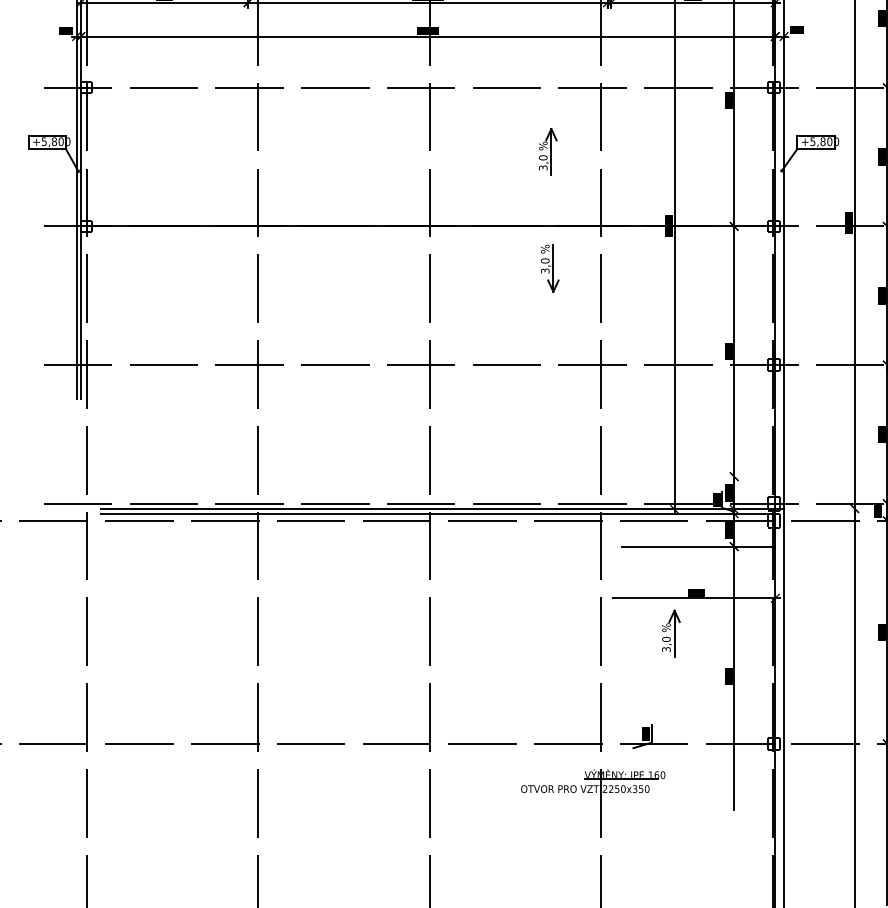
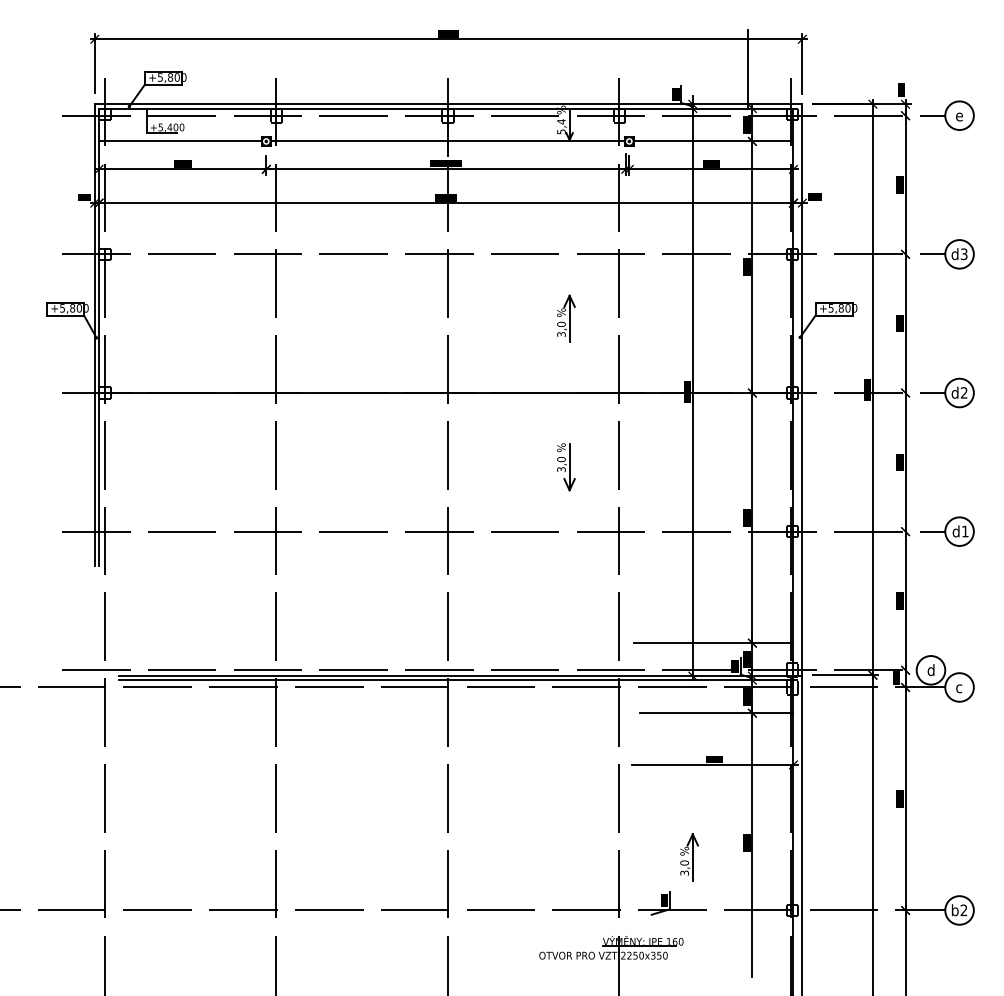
part: (550, 268) -> (566, 467), moved
line: (695, 476) -> (713, 643), added
line: (827, 508) -> (845, 675), added
part: (671, 633) -> (689, 857), moved

